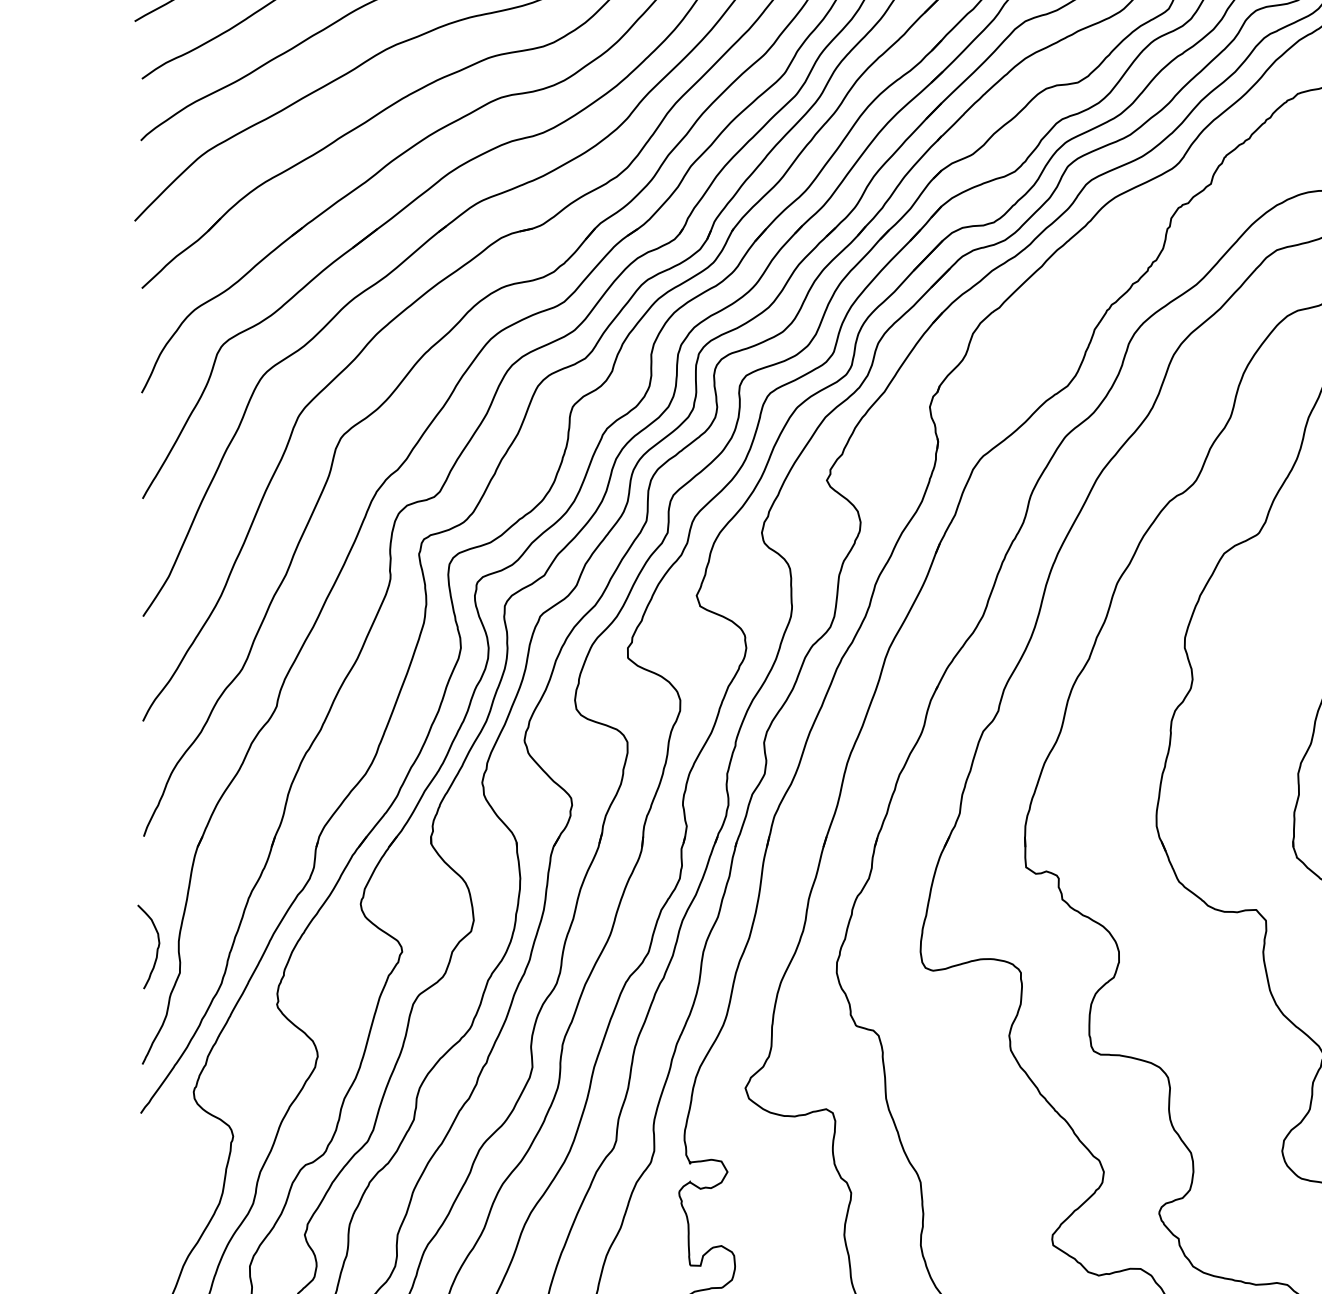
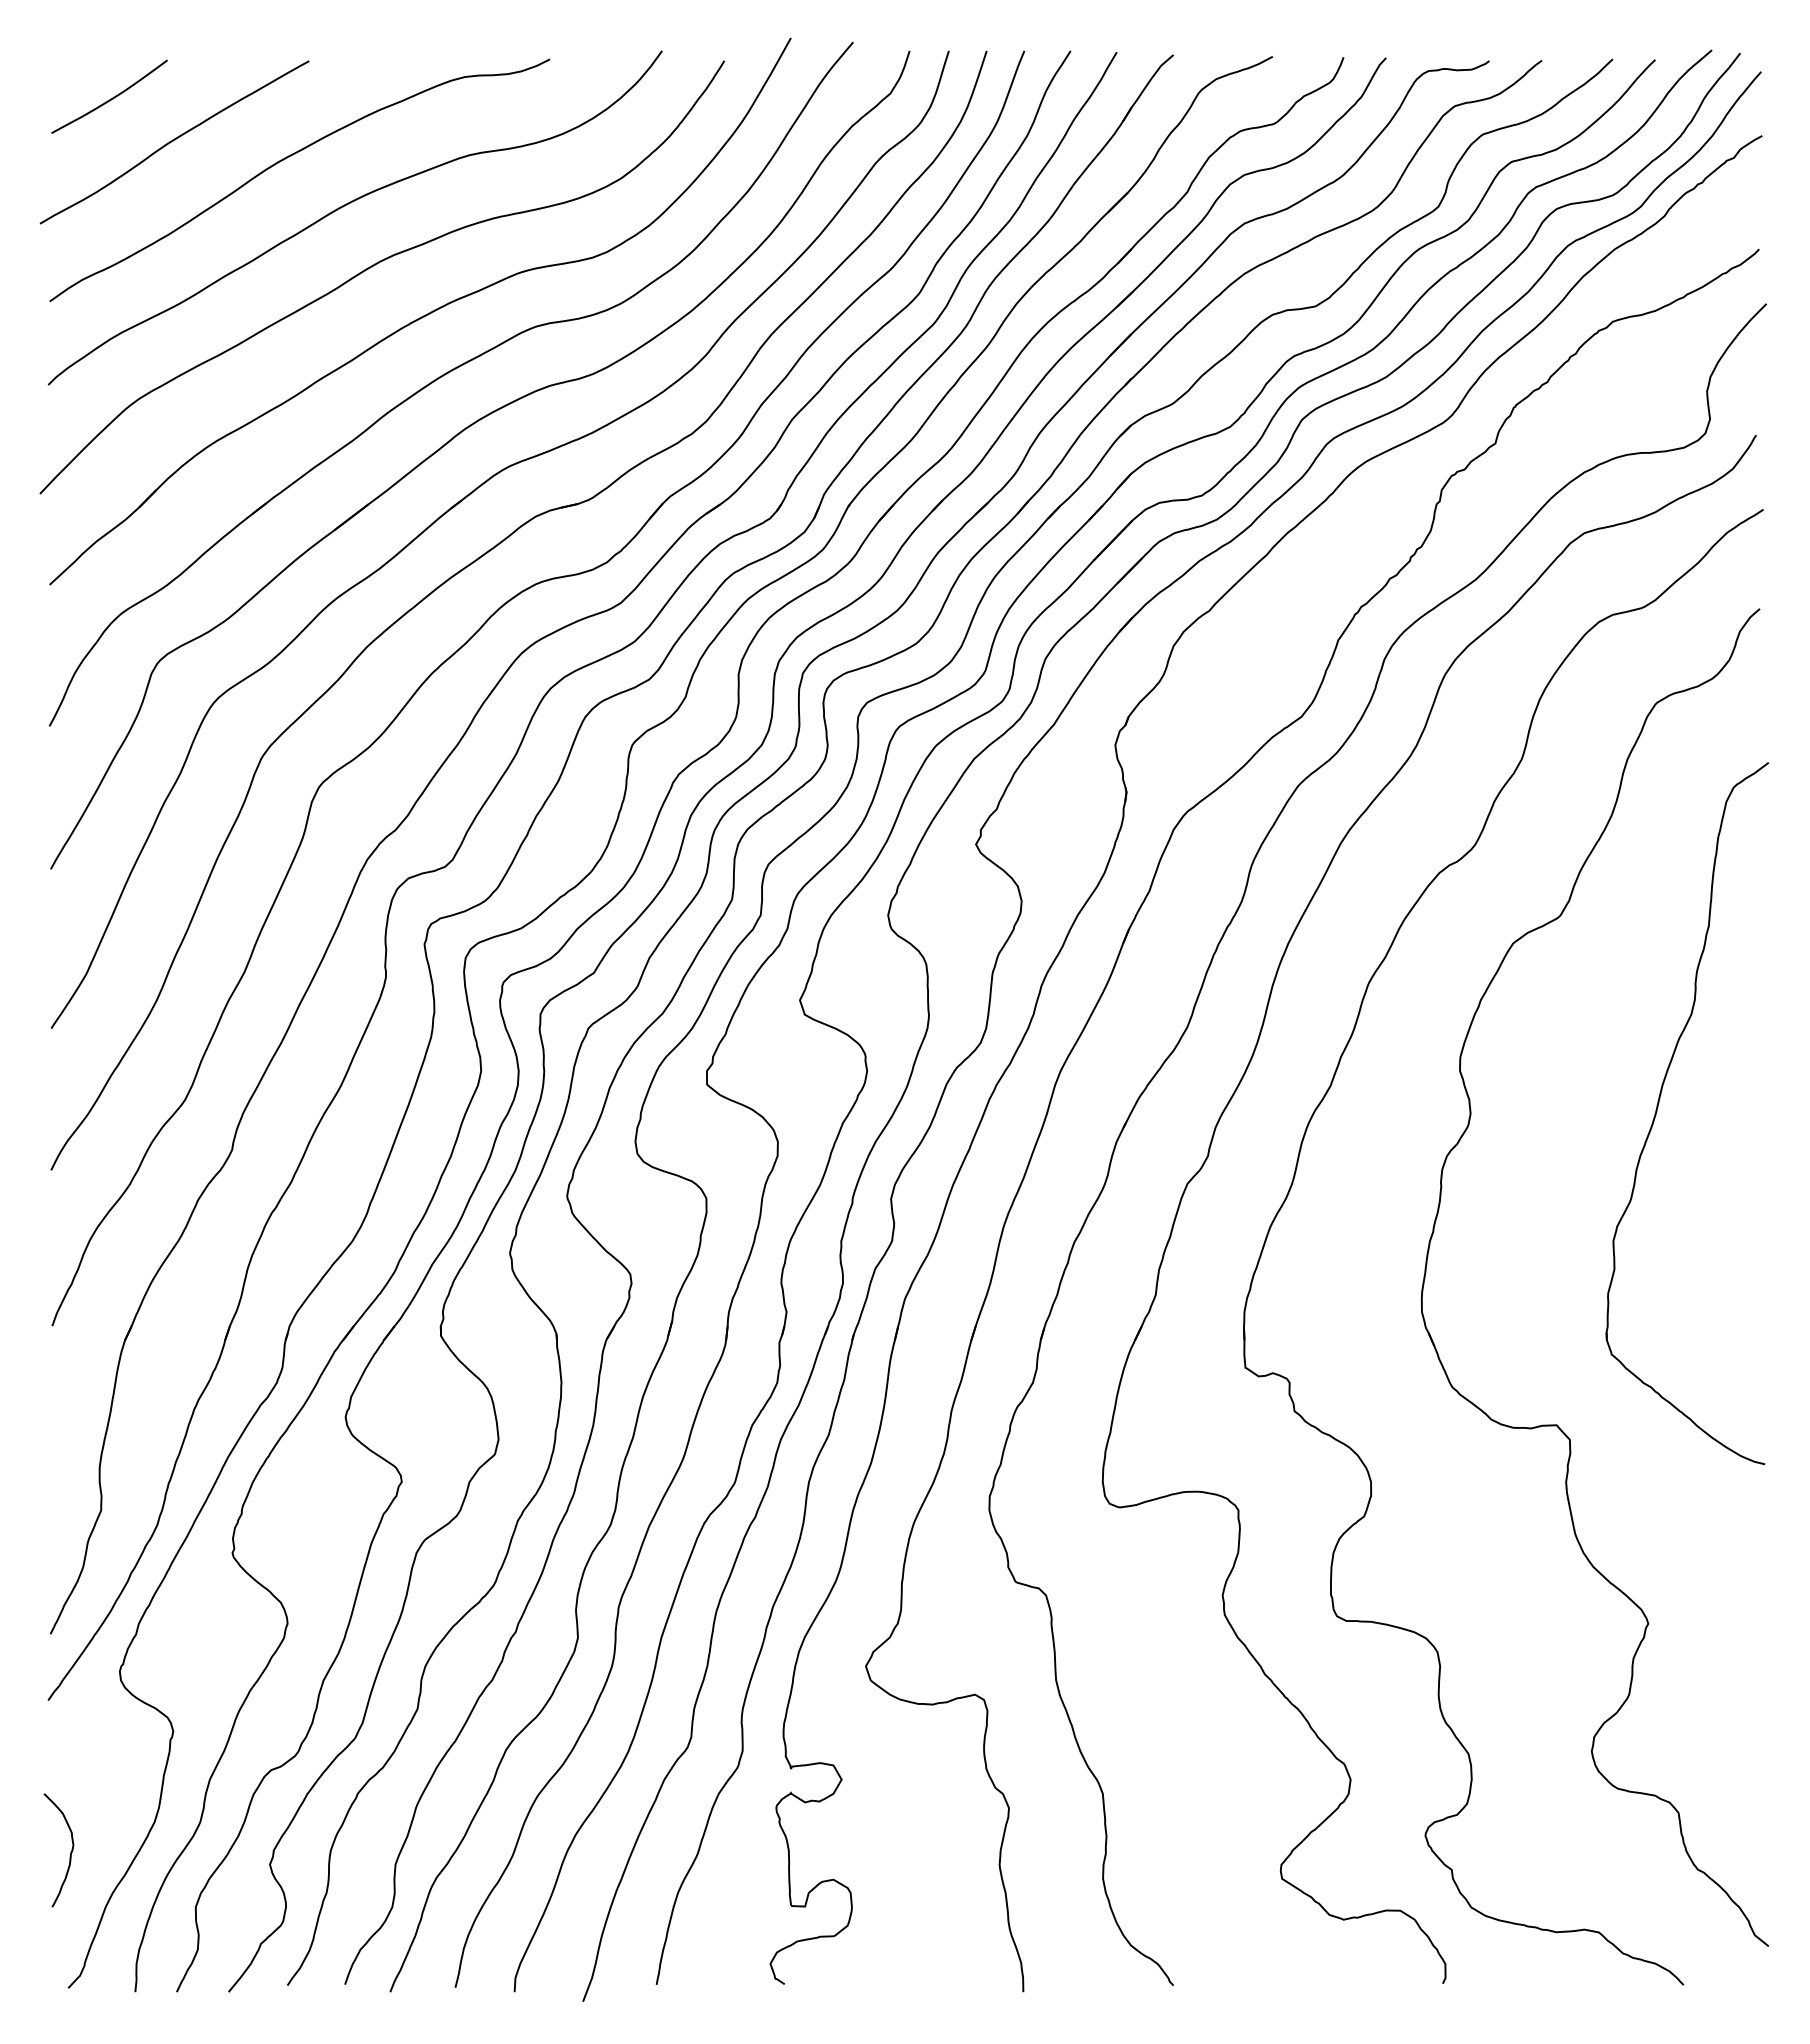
curve: (157, 947) -> (70, 1851), moved

